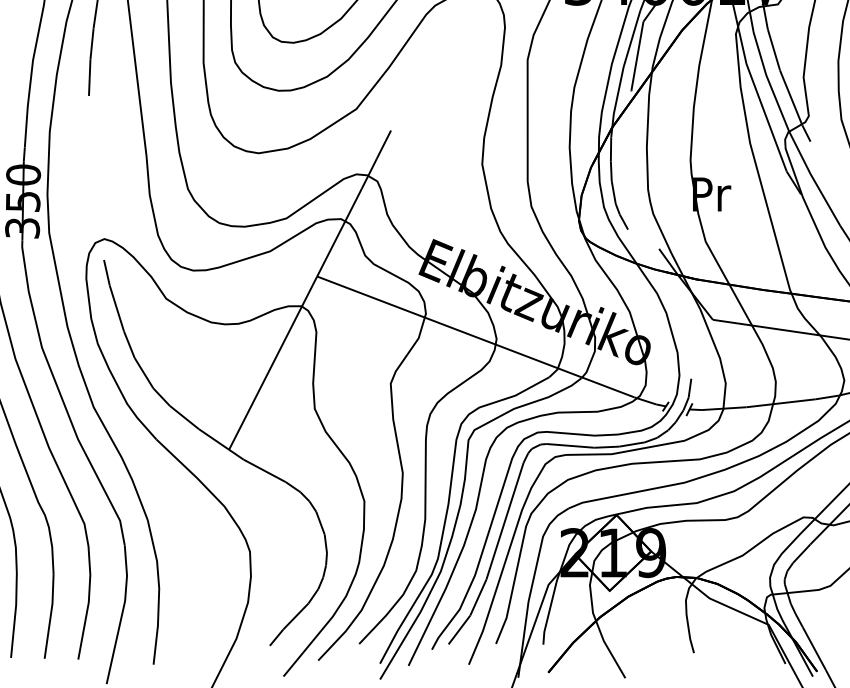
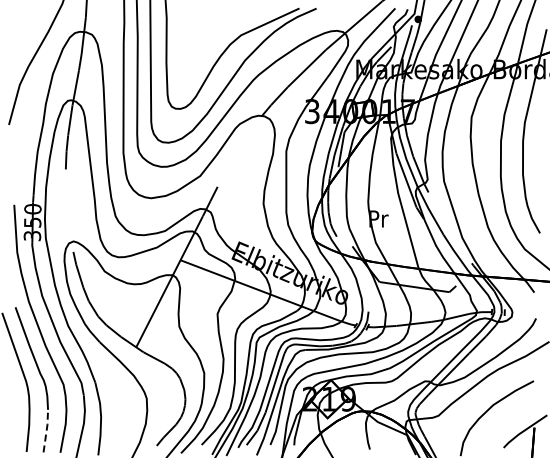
line: (50, 615) -> (46, 430), solid -> dashed

